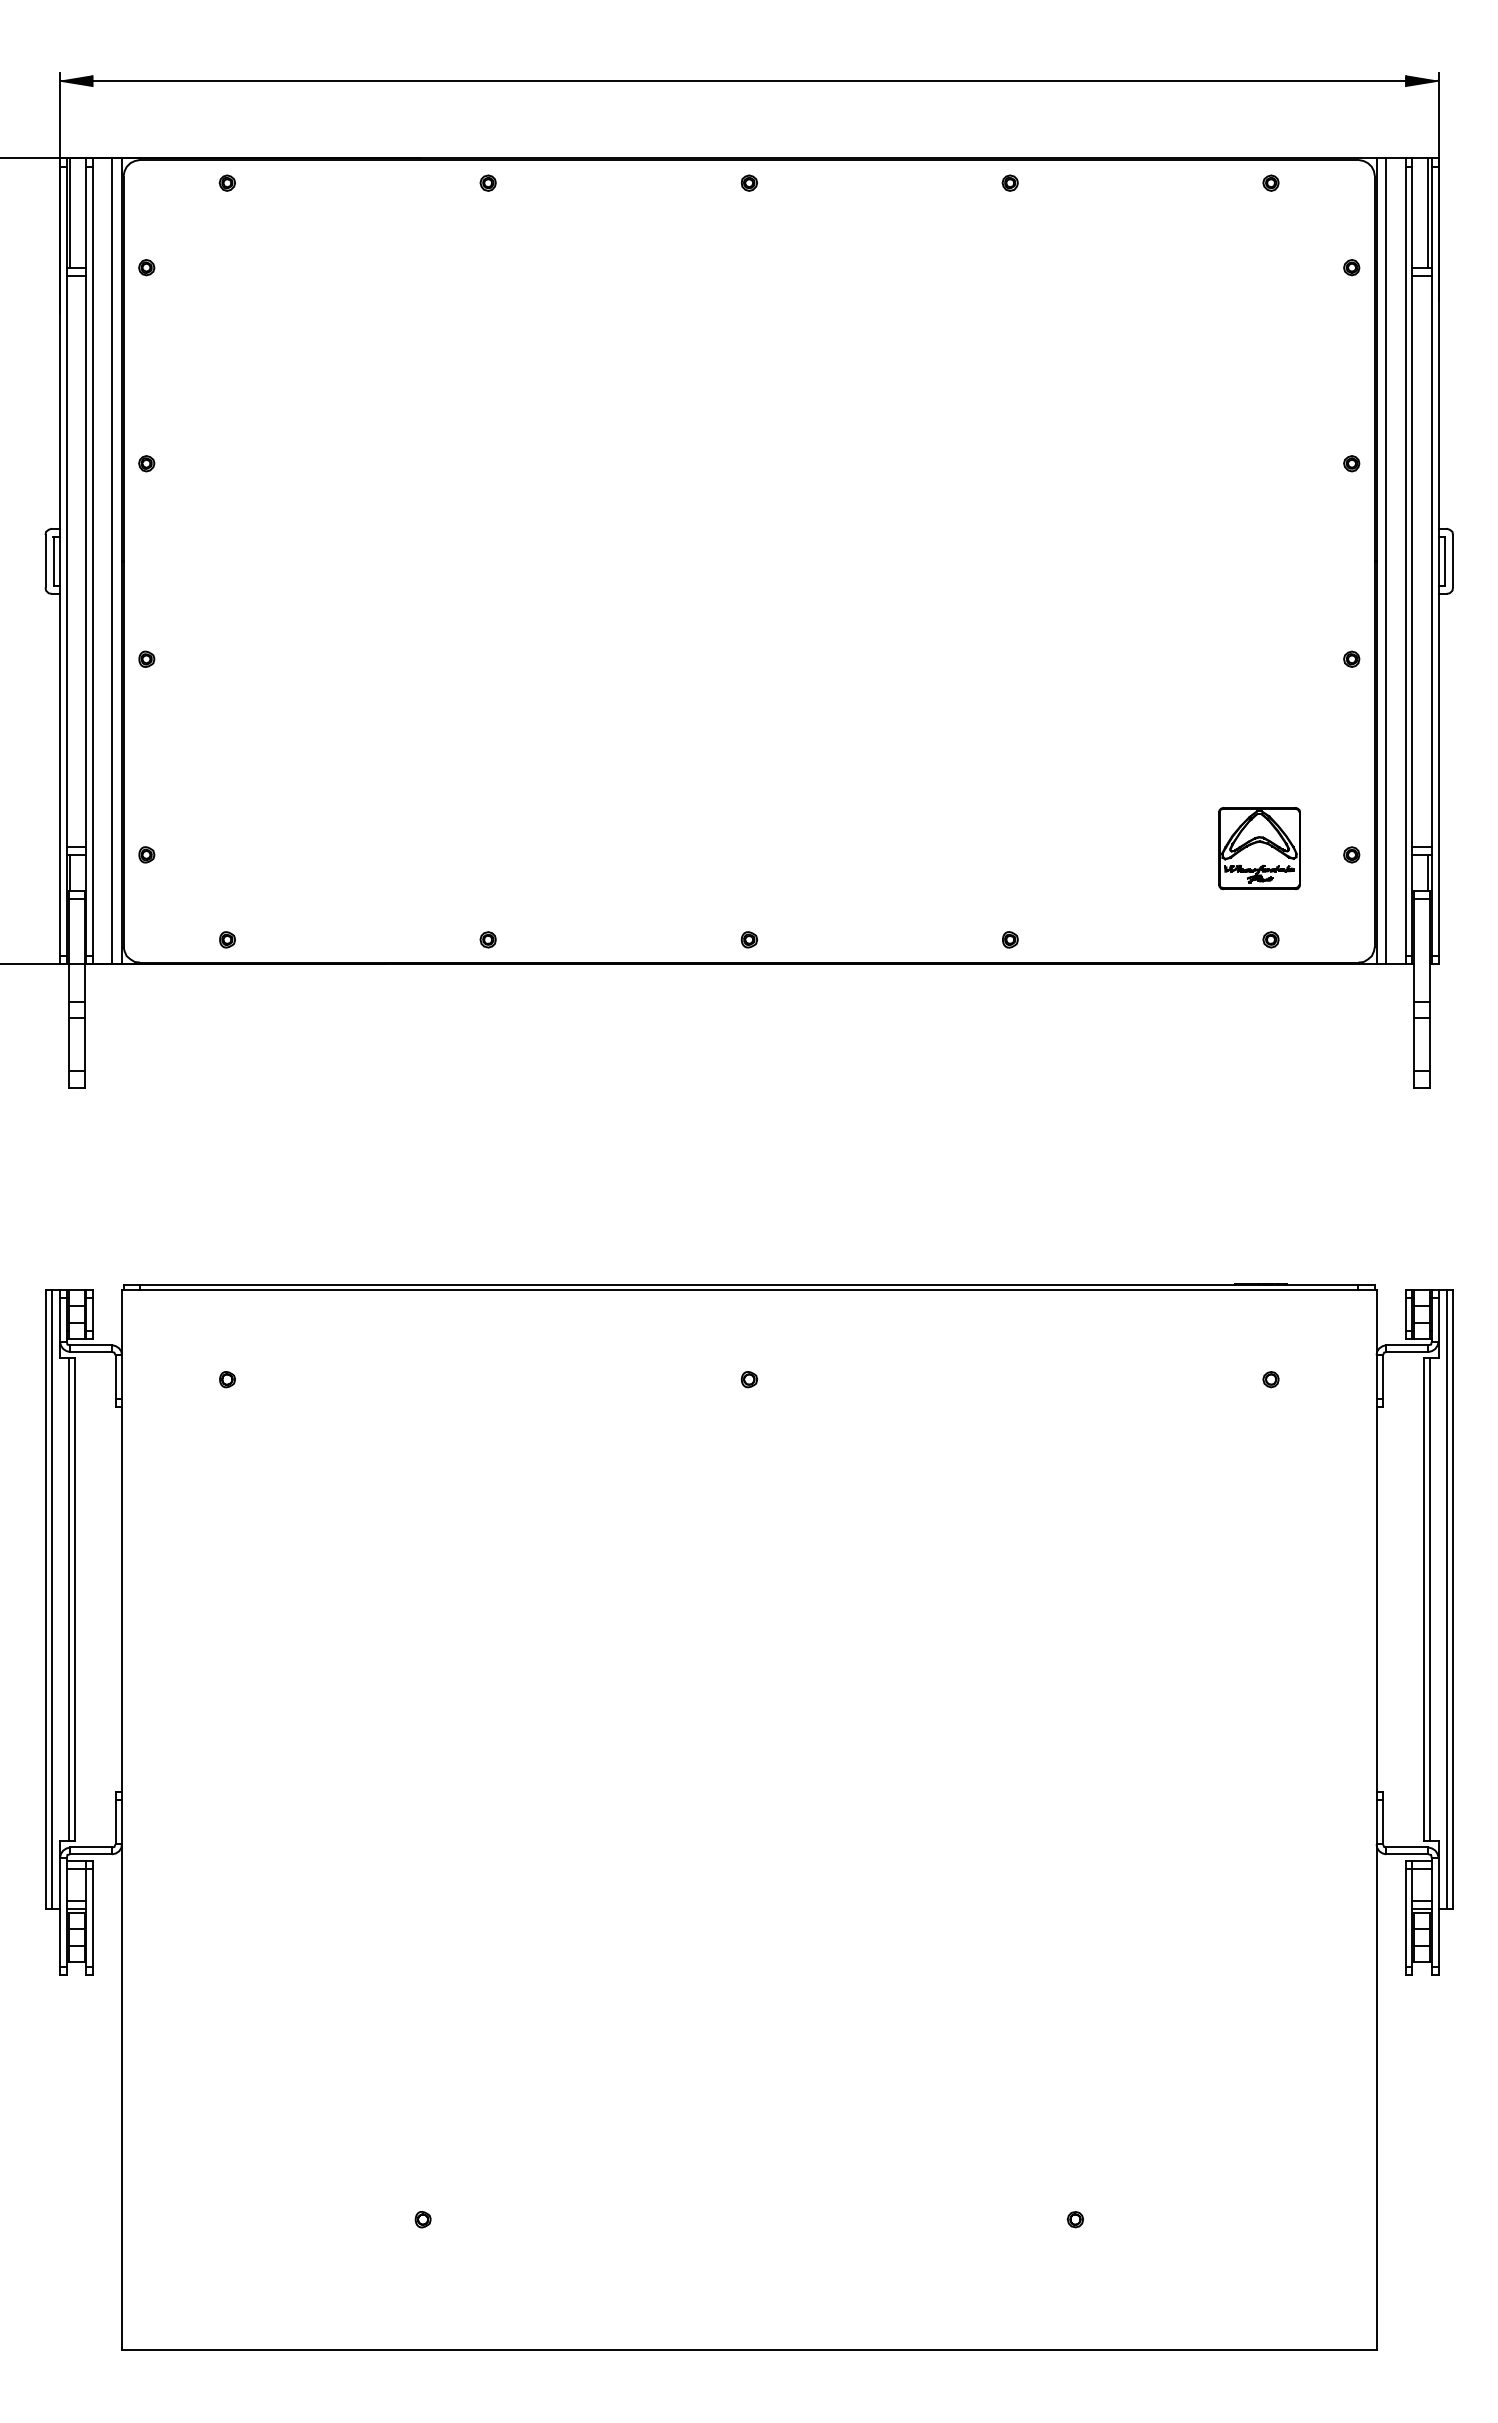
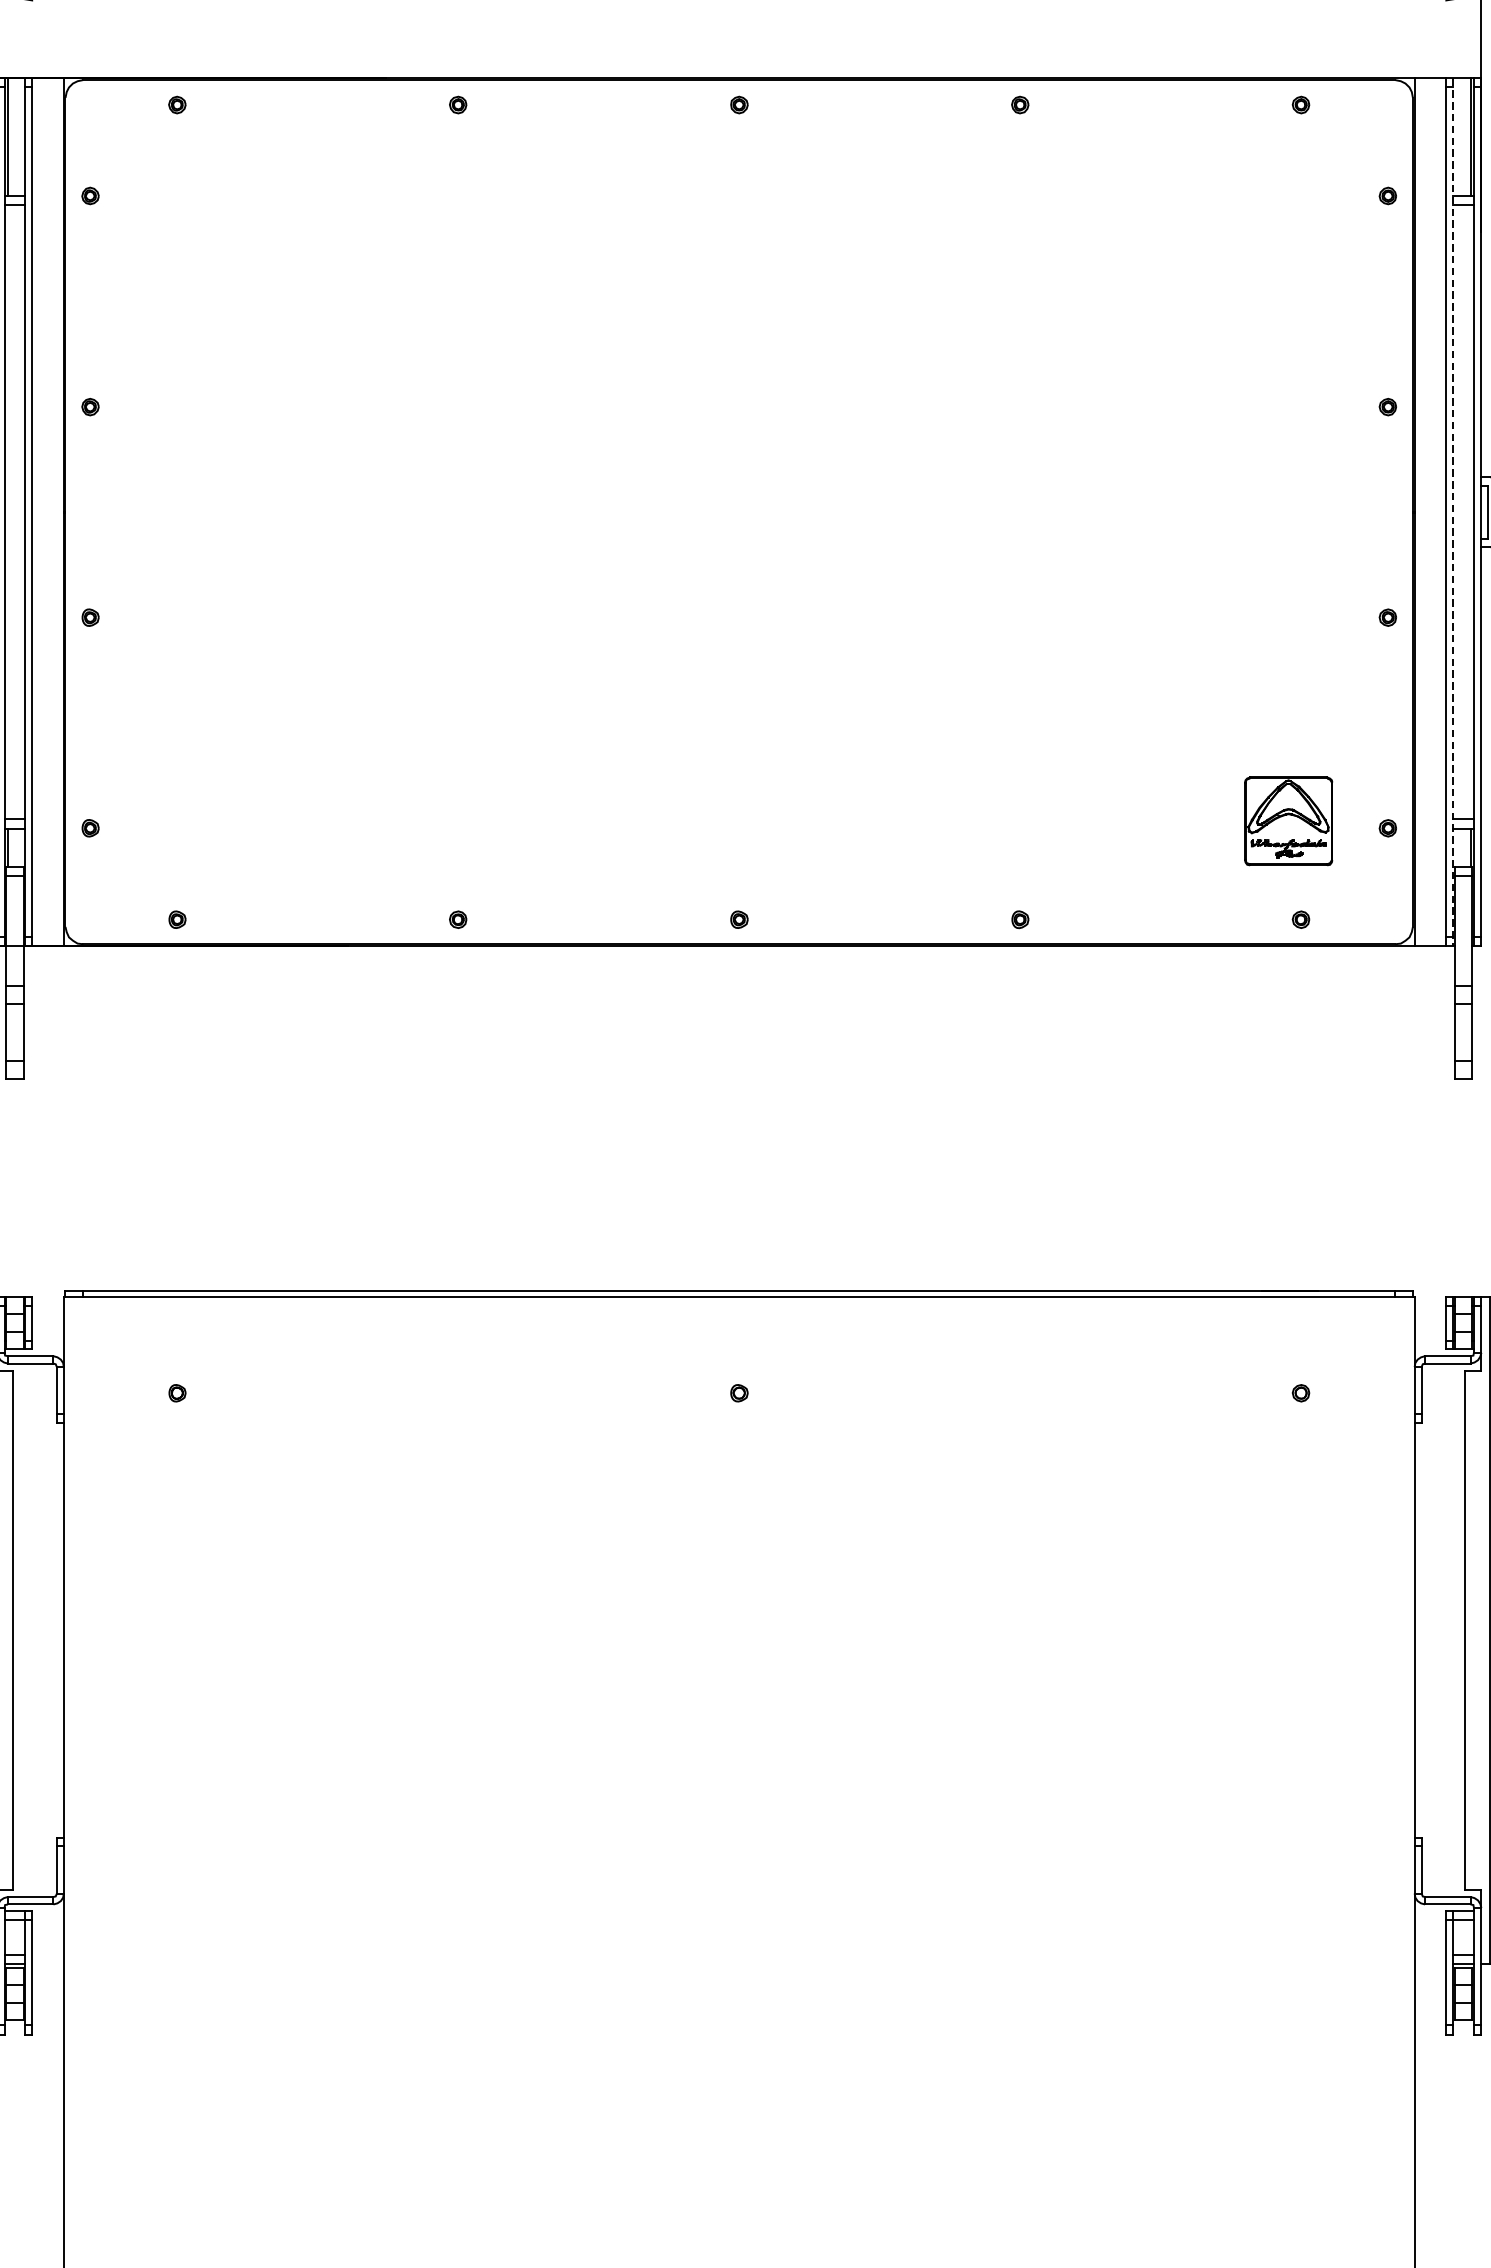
line: (112, 561) -> (53, 512), removed
line: (1386, 561) -> (1425, 512), removed
line: (1412, 561) -> (1453, 512), solid -> dashed
line: (68, 1599) -> (6, 1630), removed
line: (1430, 1599) -> (1472, 1630), removed

